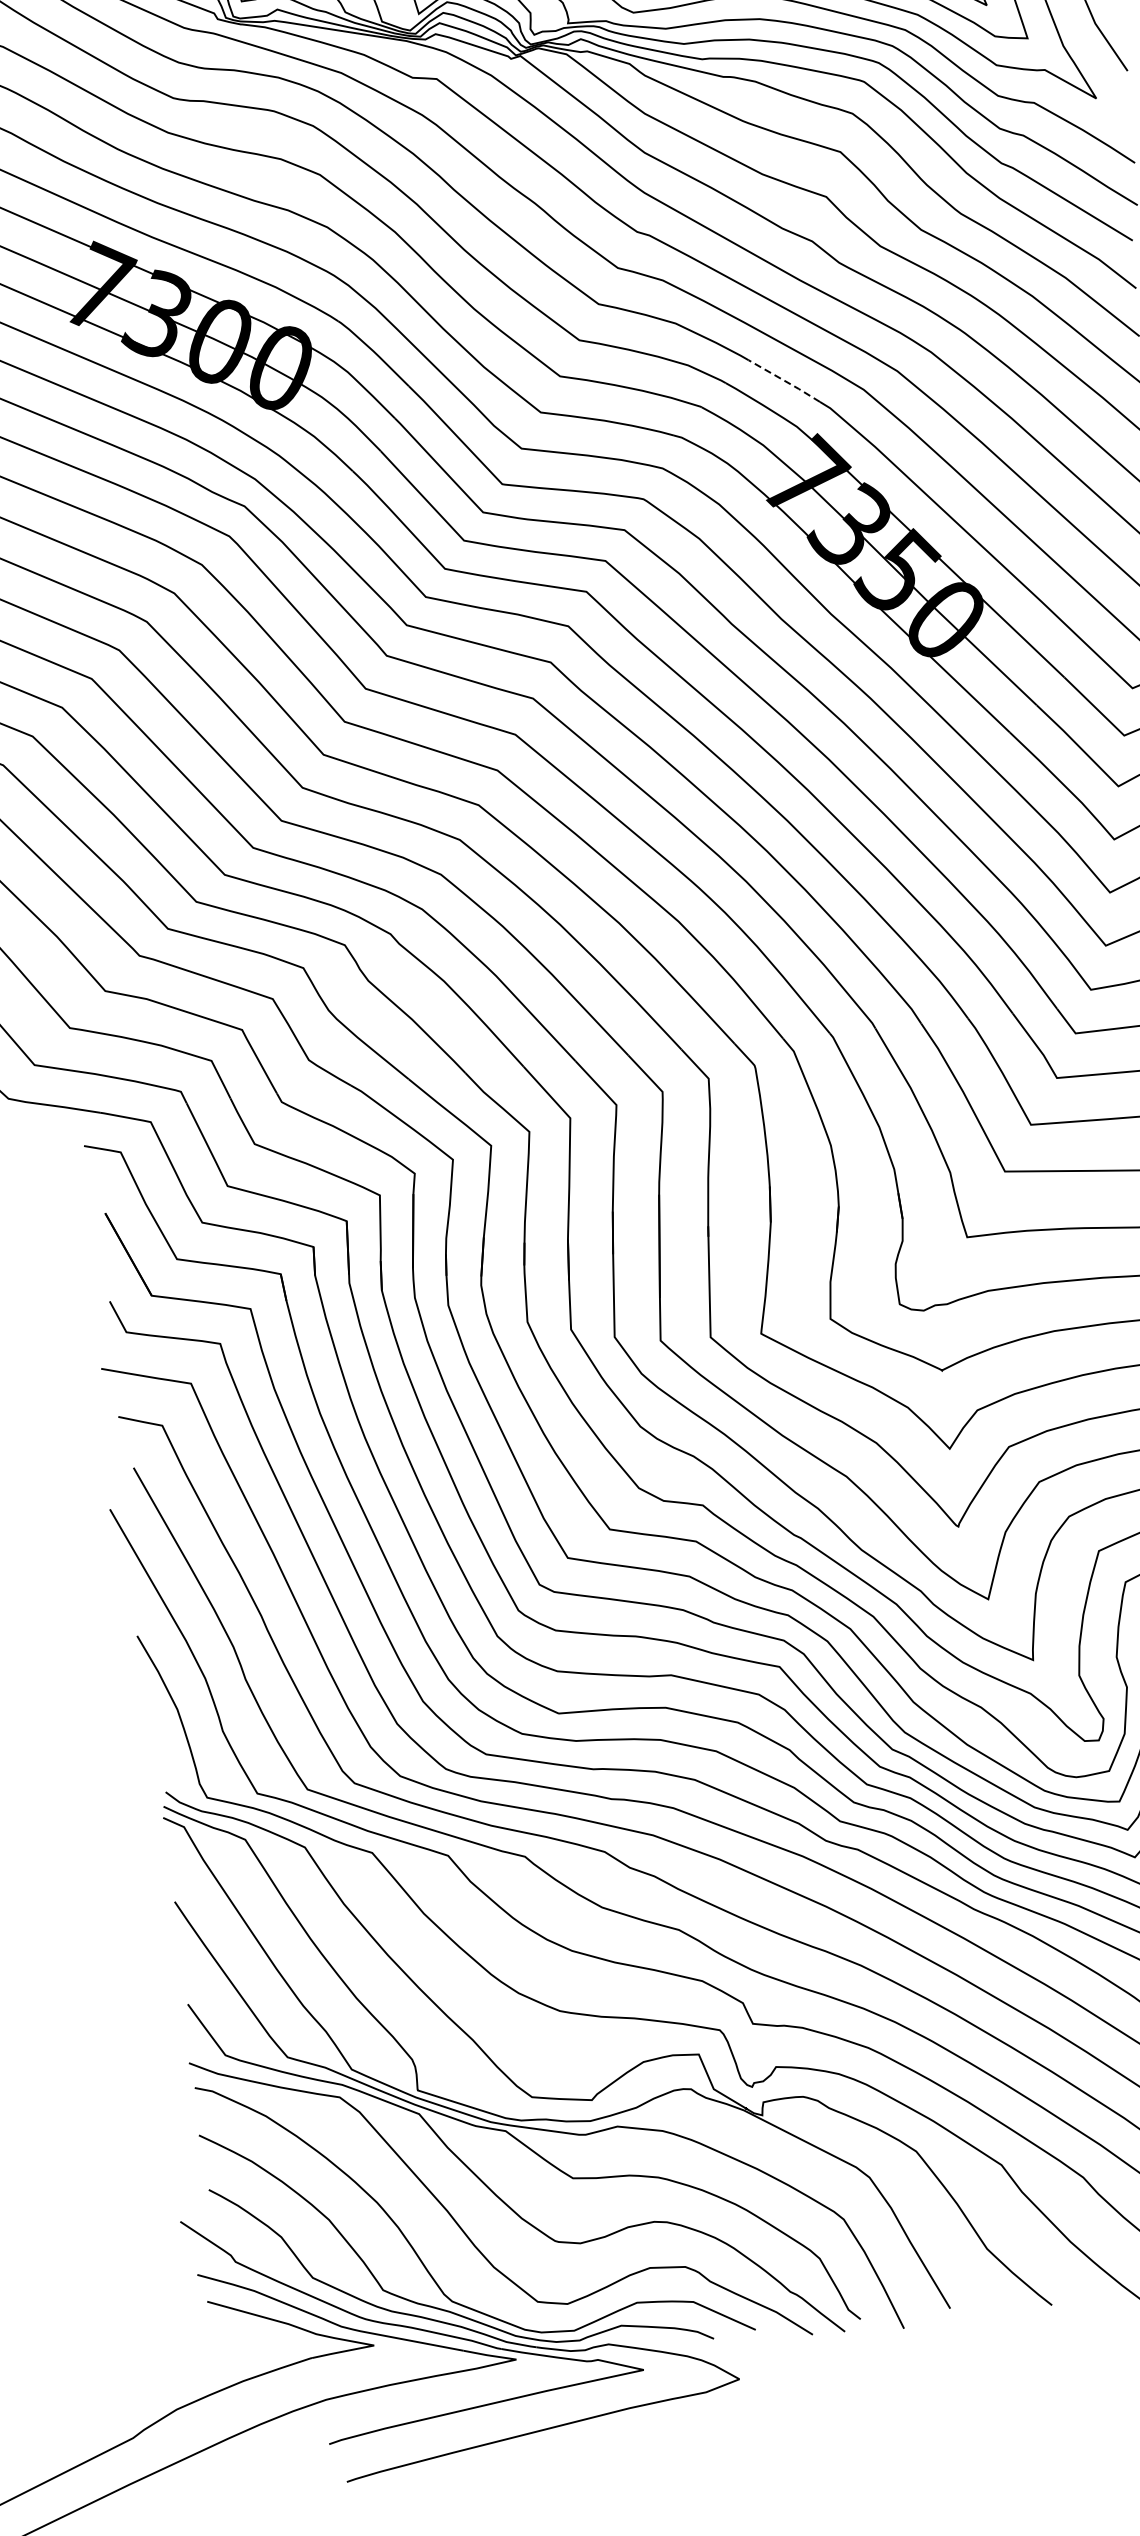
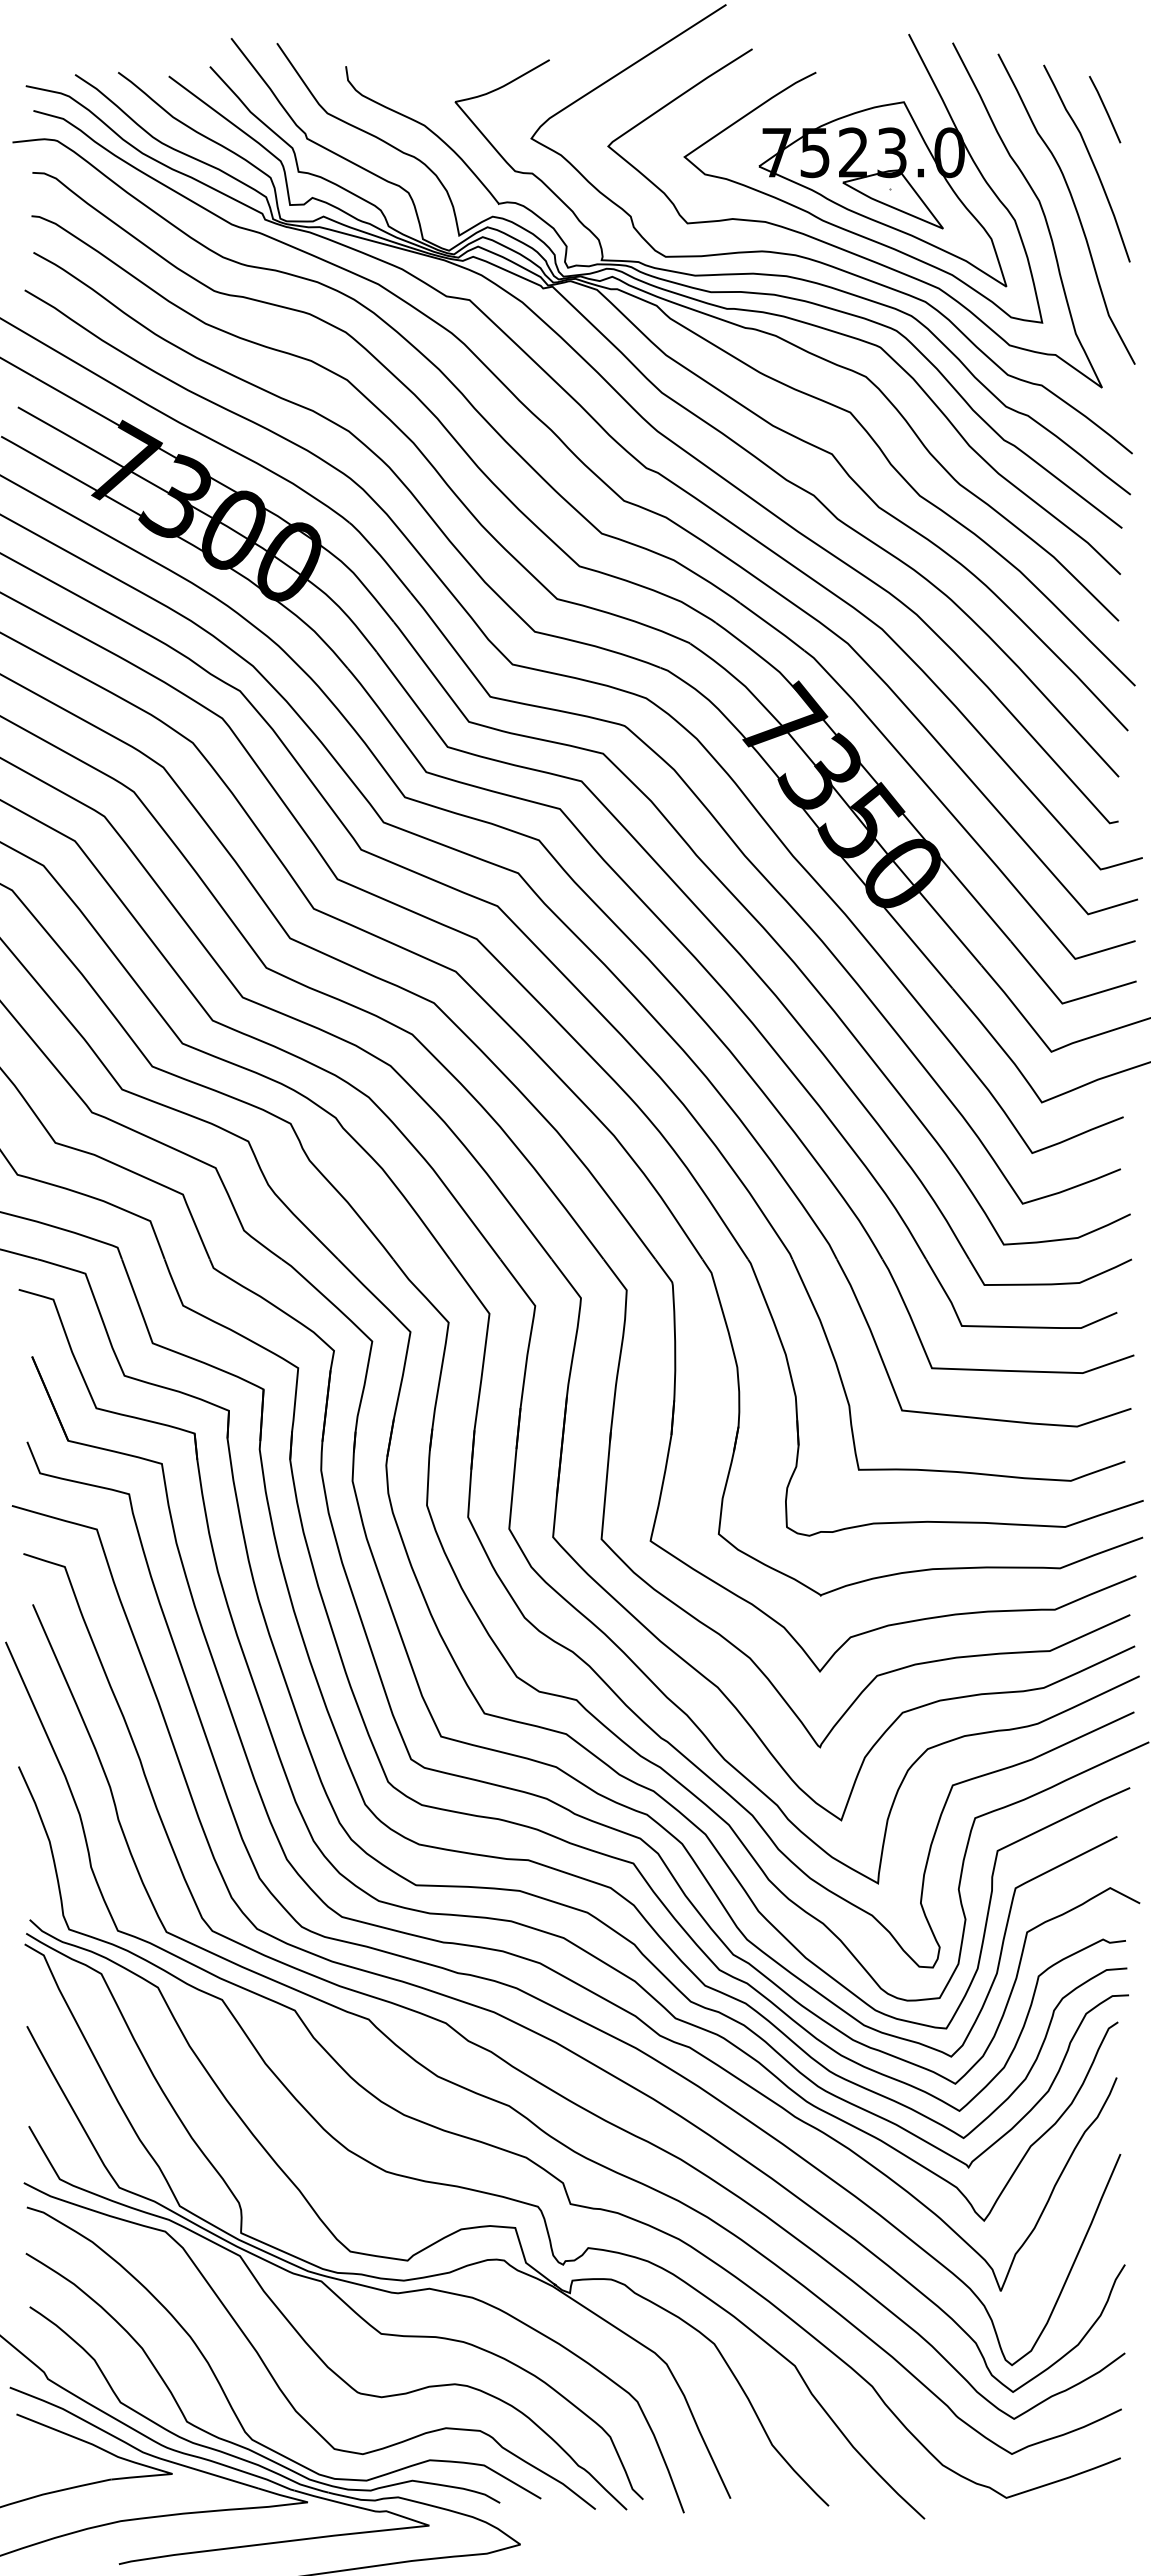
line: (784, 380) -> (772, 626), dashed -> solid

